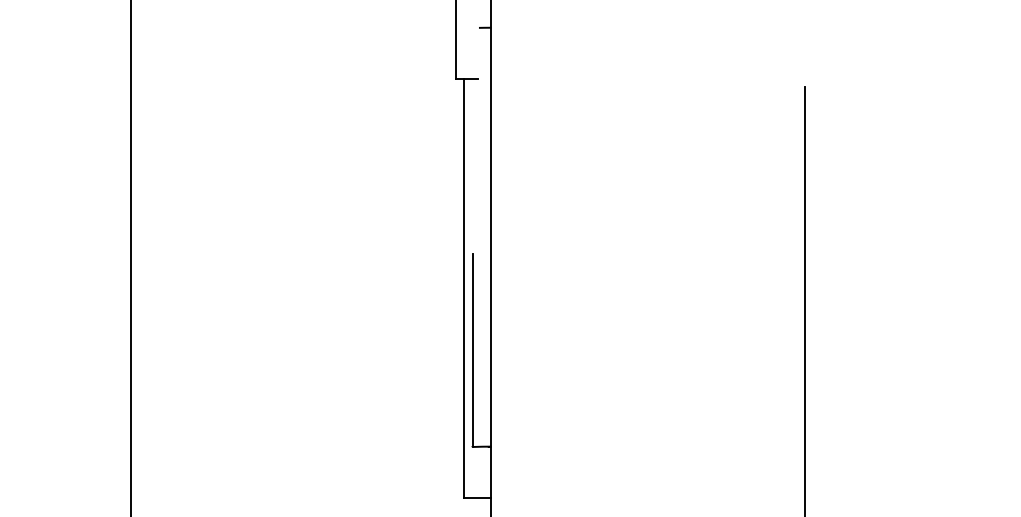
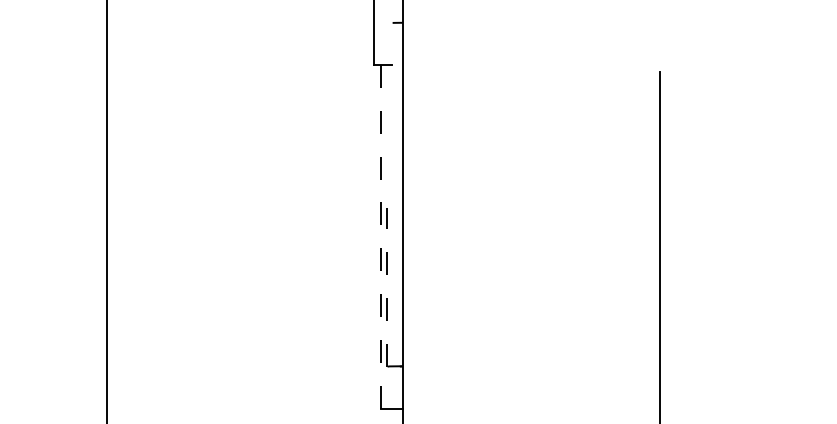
line: (464, 288) -> (380, 236), solid -> dashed
line: (472, 350) -> (387, 287), solid -> dashed

